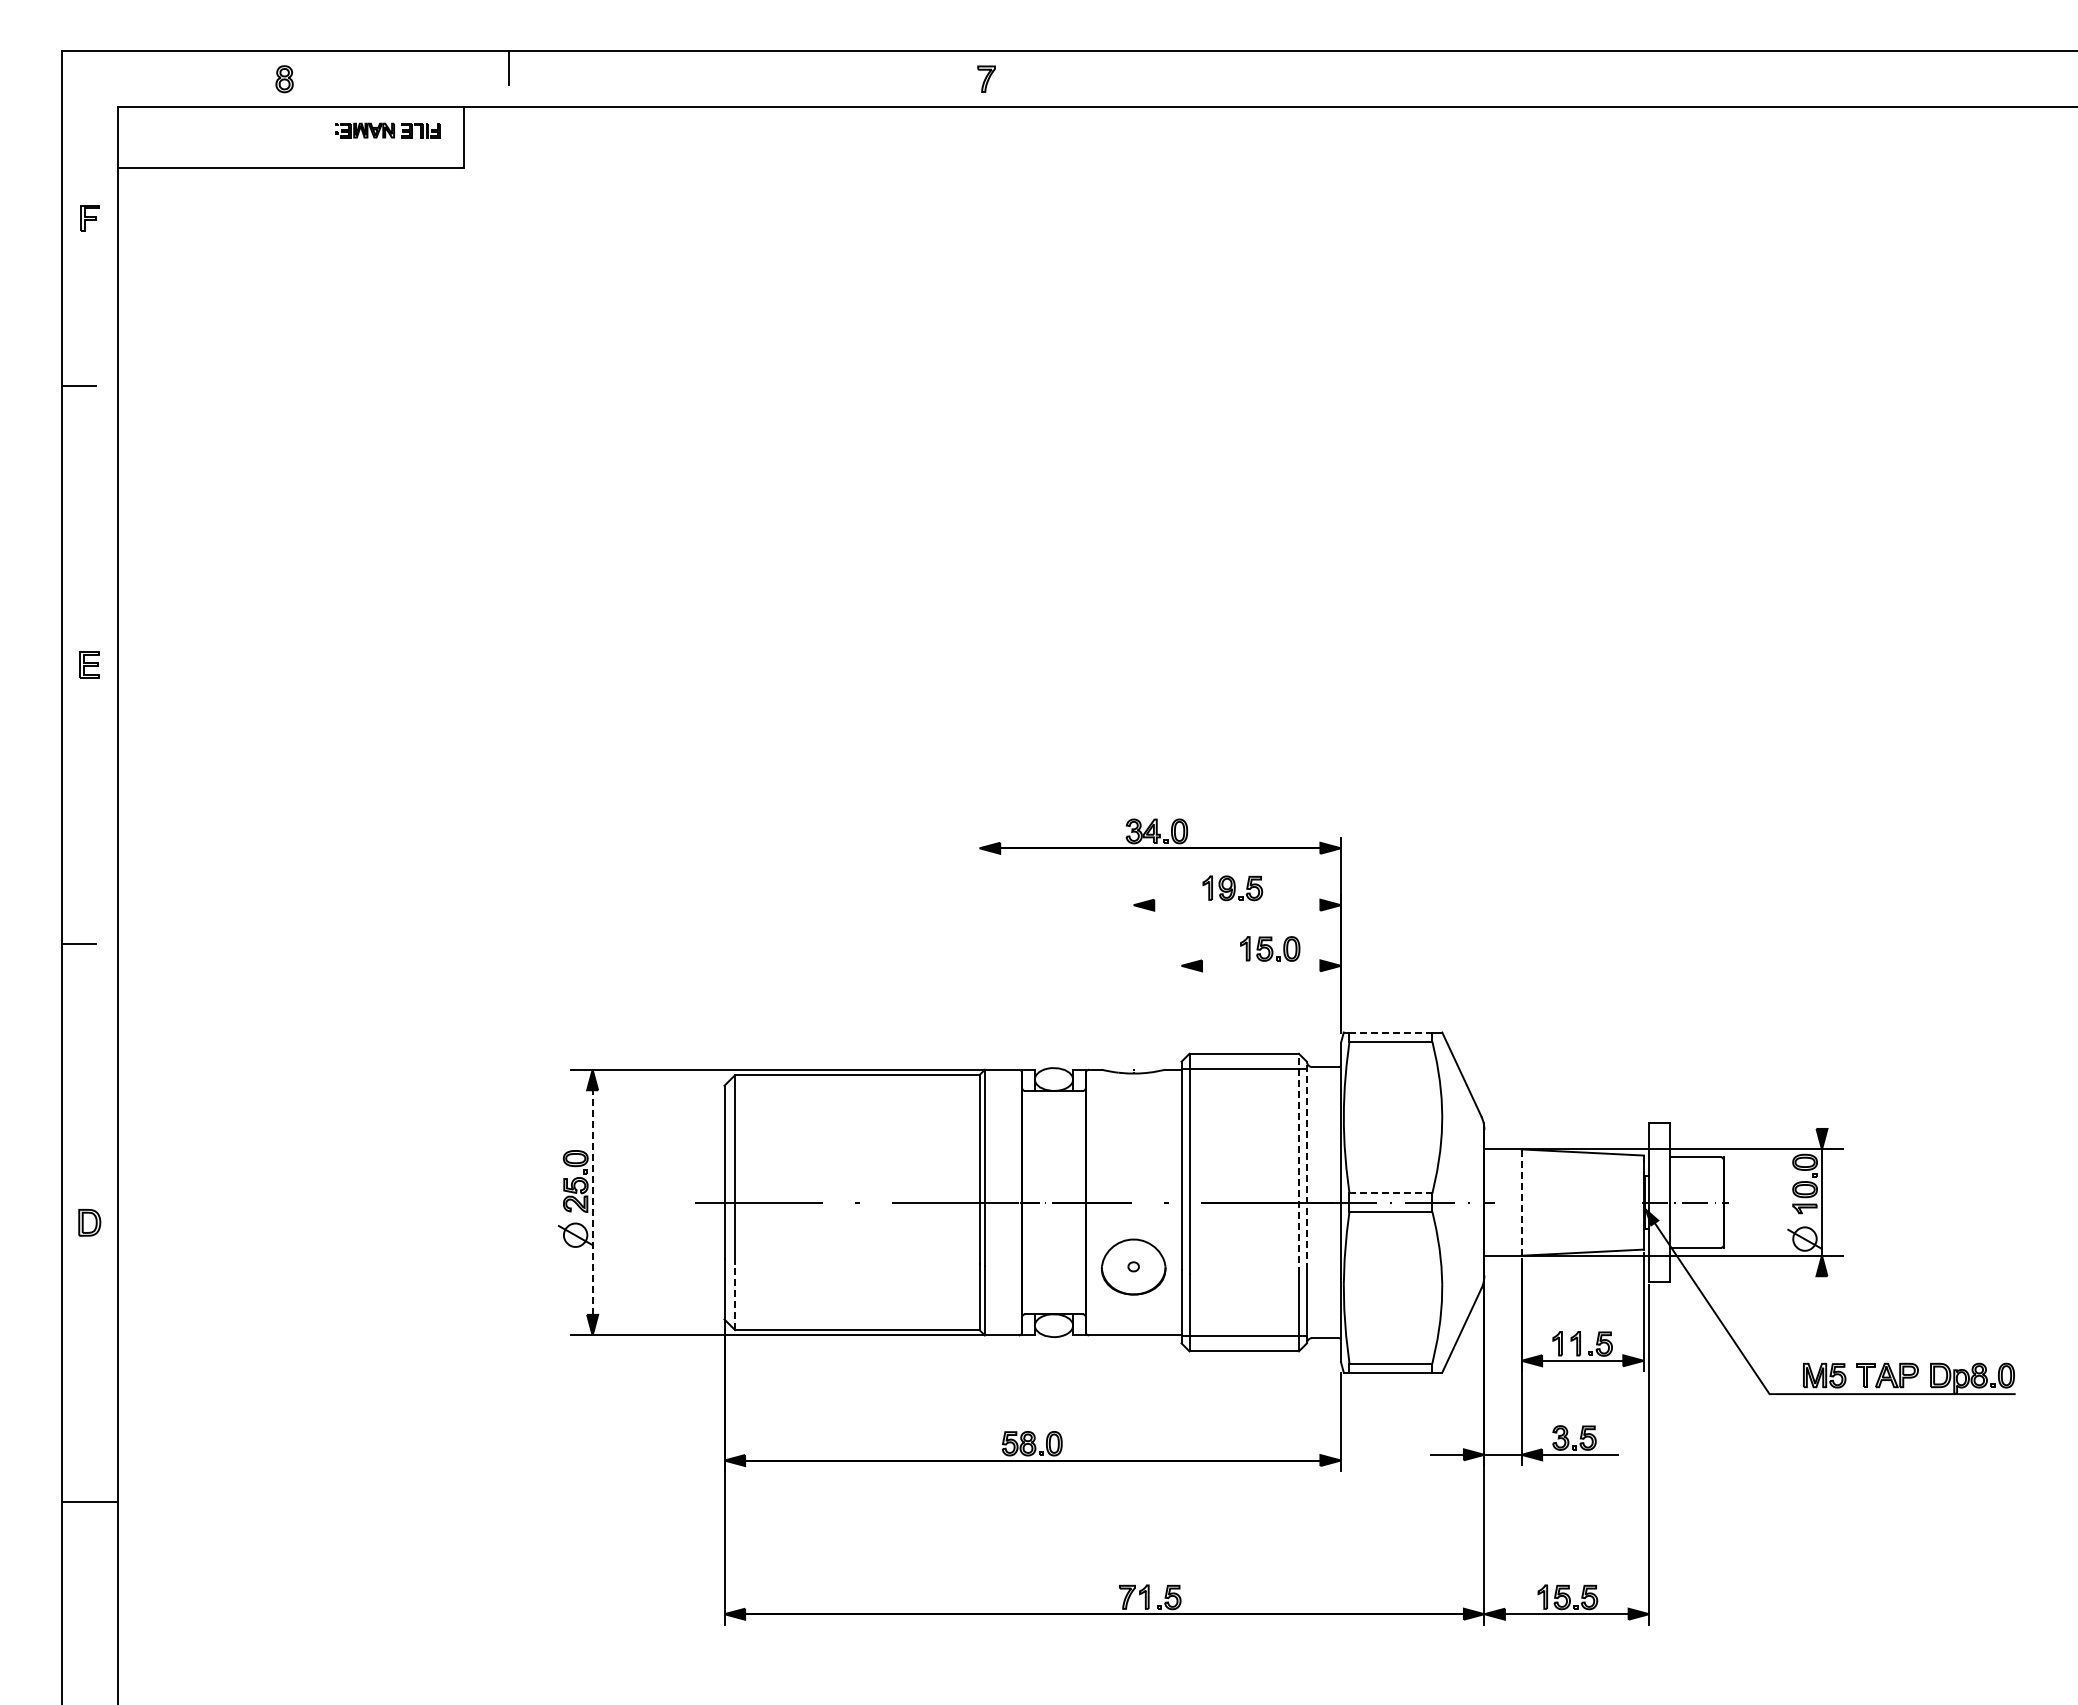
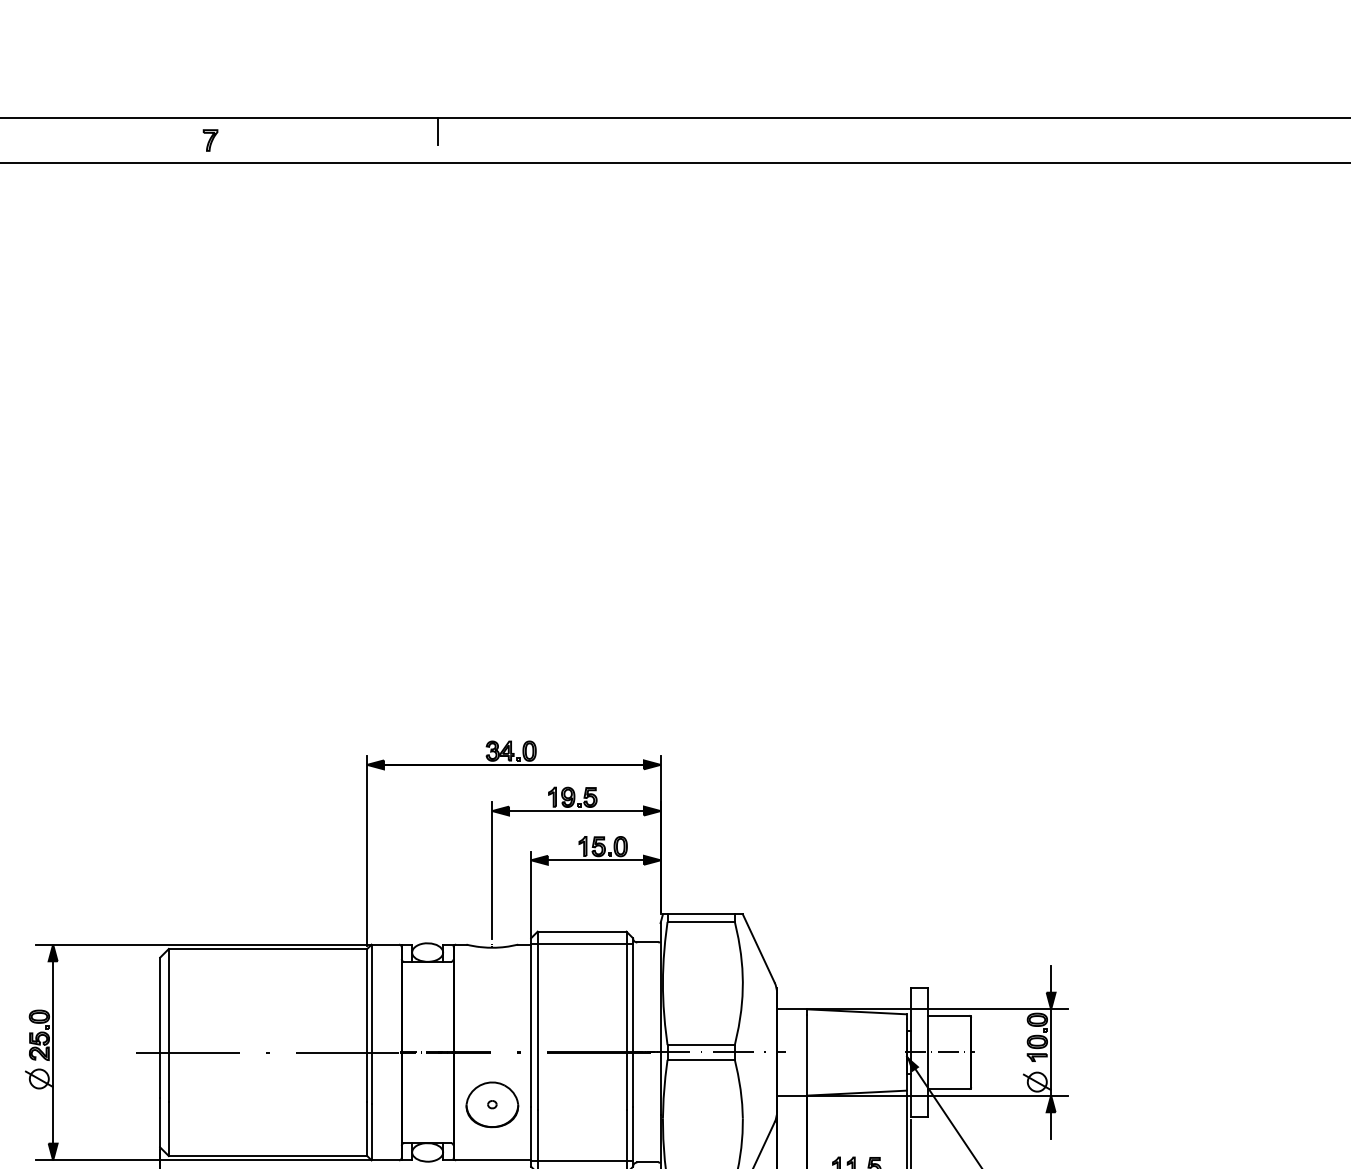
line: (1066, 67) -> (437, 131), added
part: (986, 78) -> (210, 139), moved
line: (1237, 905) -> (576, 811), added
line: (979, 954) -> (367, 851), added
line: (1261, 965) -> (596, 860), added
line: (1133, 978) -> (492, 870), added
line: (1181, 1006) -> (531, 893), added
line: (1391, 1032) -> (701, 914), dashed -> solid
line: (1821, 1112) -> (1050, 979), added
line: (1298, 1163) -> (626, 1020), dashed -> solid
line: (1306, 1165) -> (632, 1022), dashed -> solid
line: (1391, 1193) -> (701, 1045), dashed -> solid
line: (592, 1202) -> (53, 1052), dashed -> solid
line: (1521, 1205) -> (807, 1054), dashed -> solid
line: (1821, 1292) -> (1050, 1125), added
line: (735, 1296) -> (169, 1128), dashed -> solid

